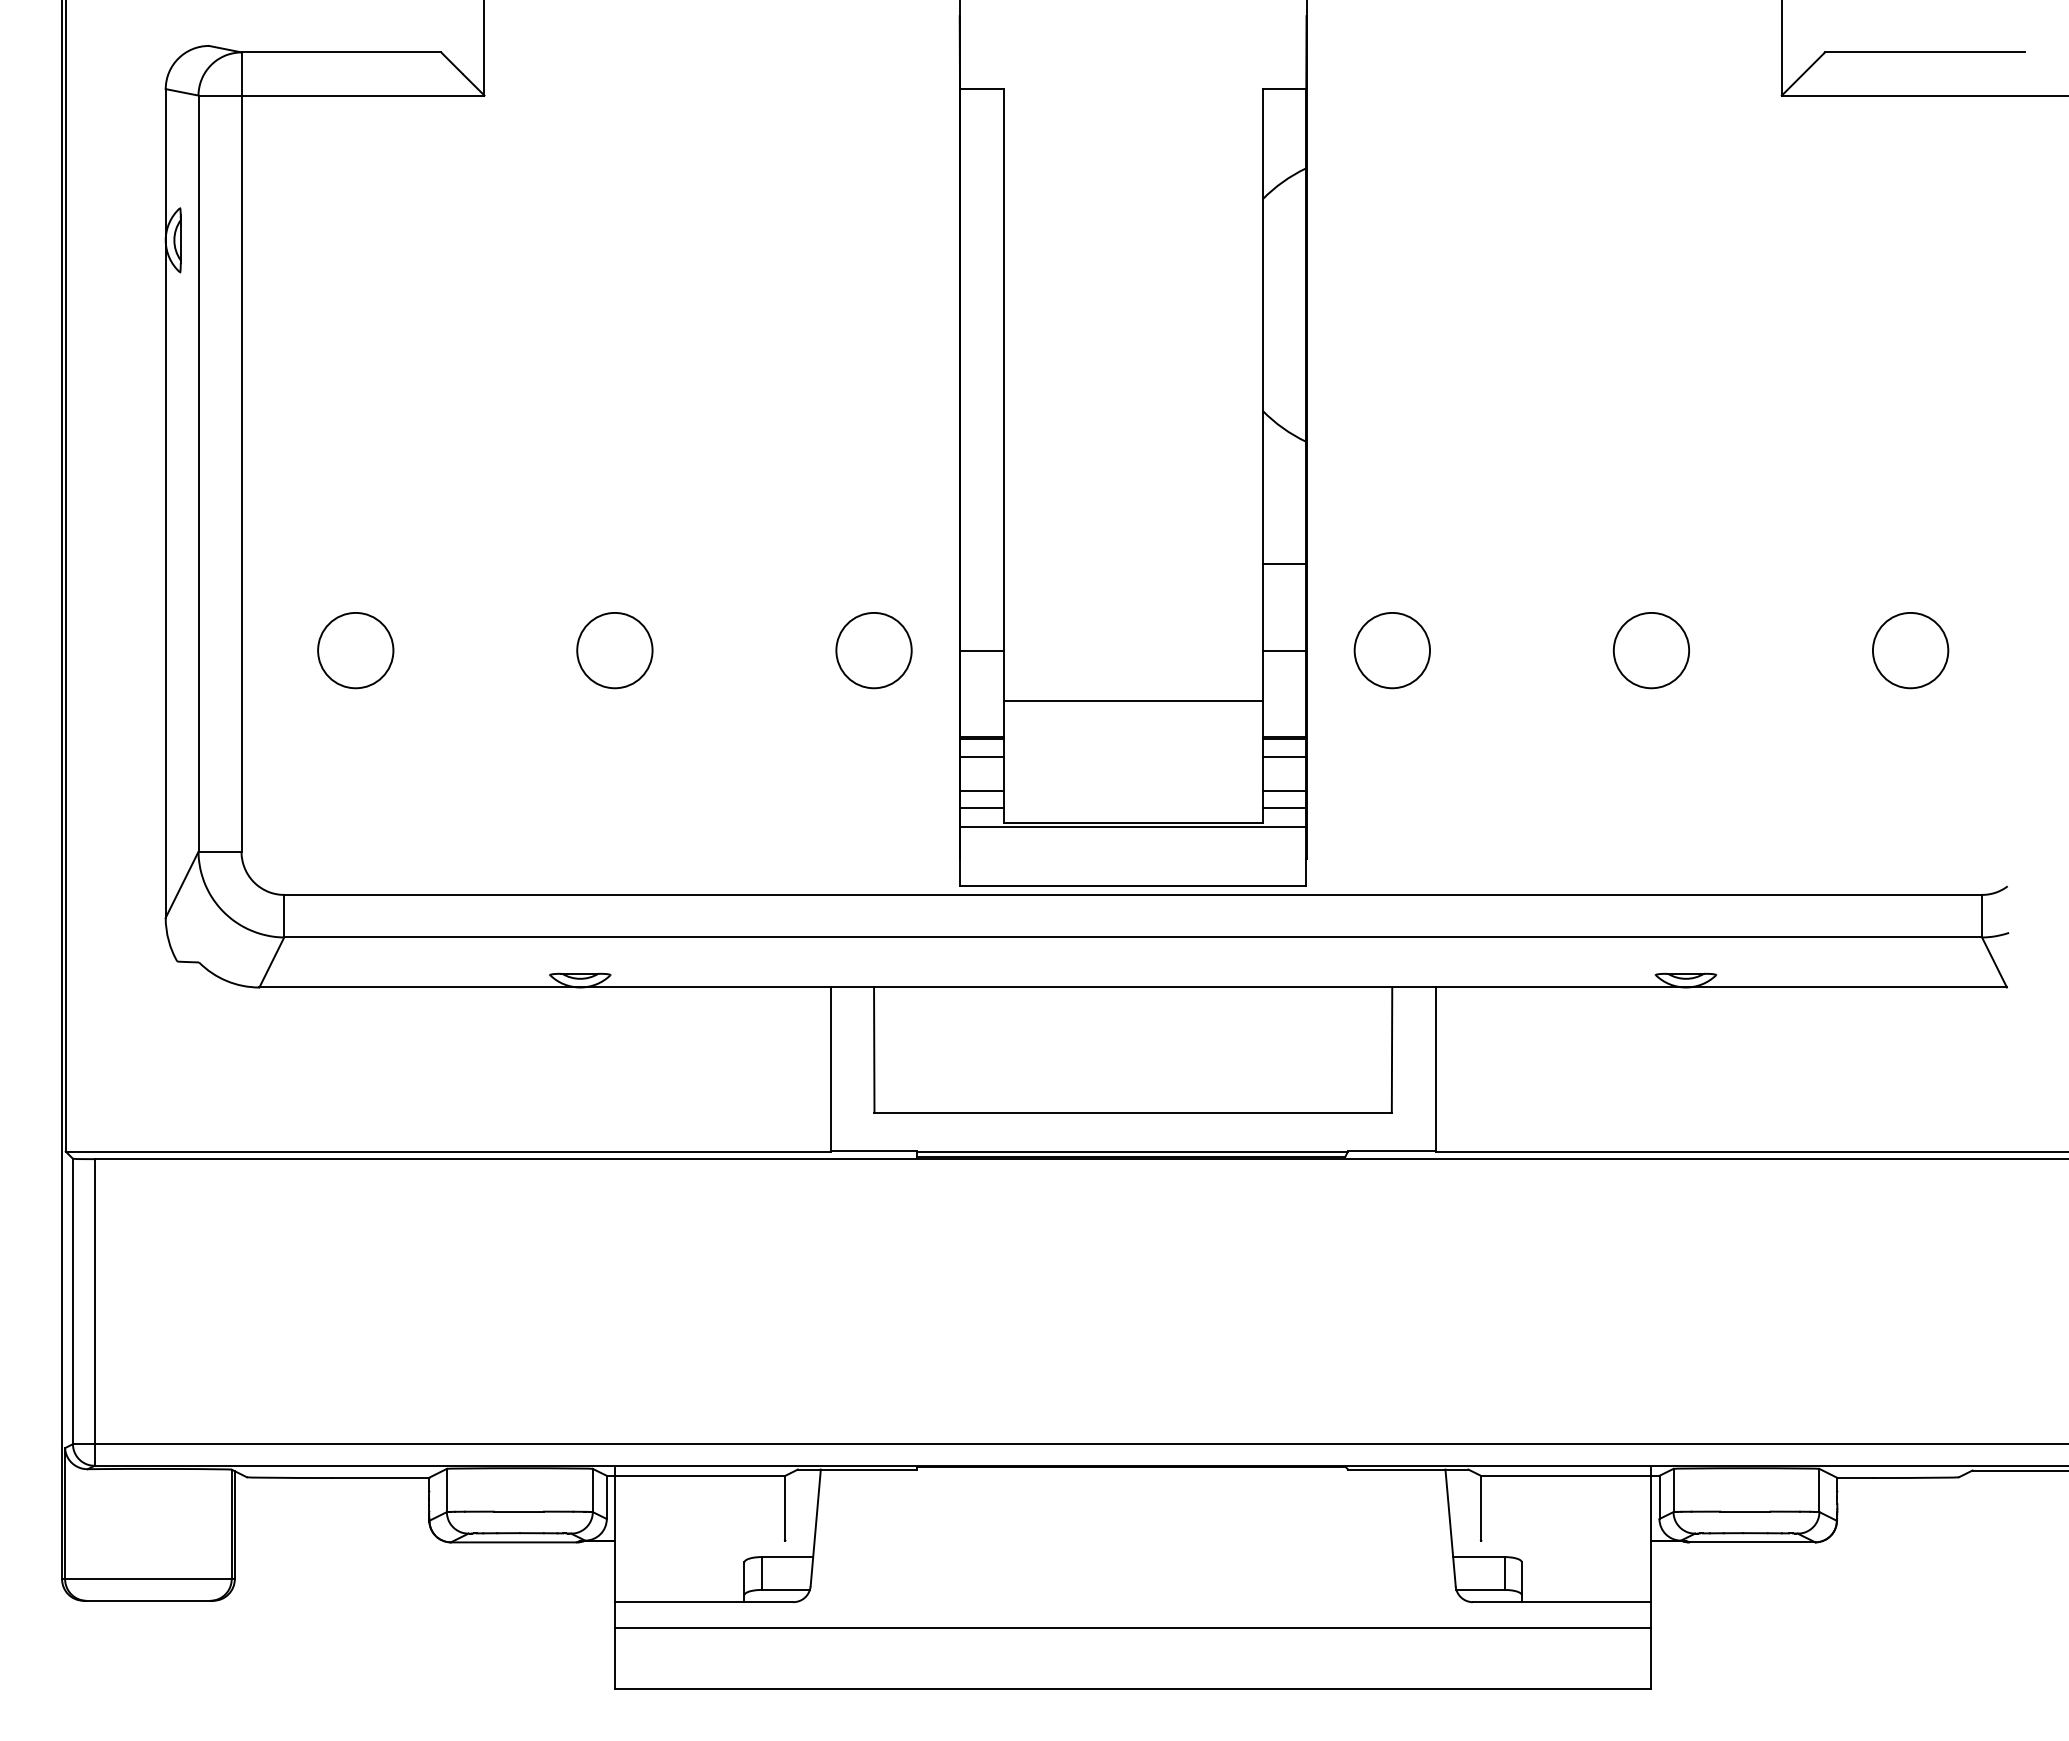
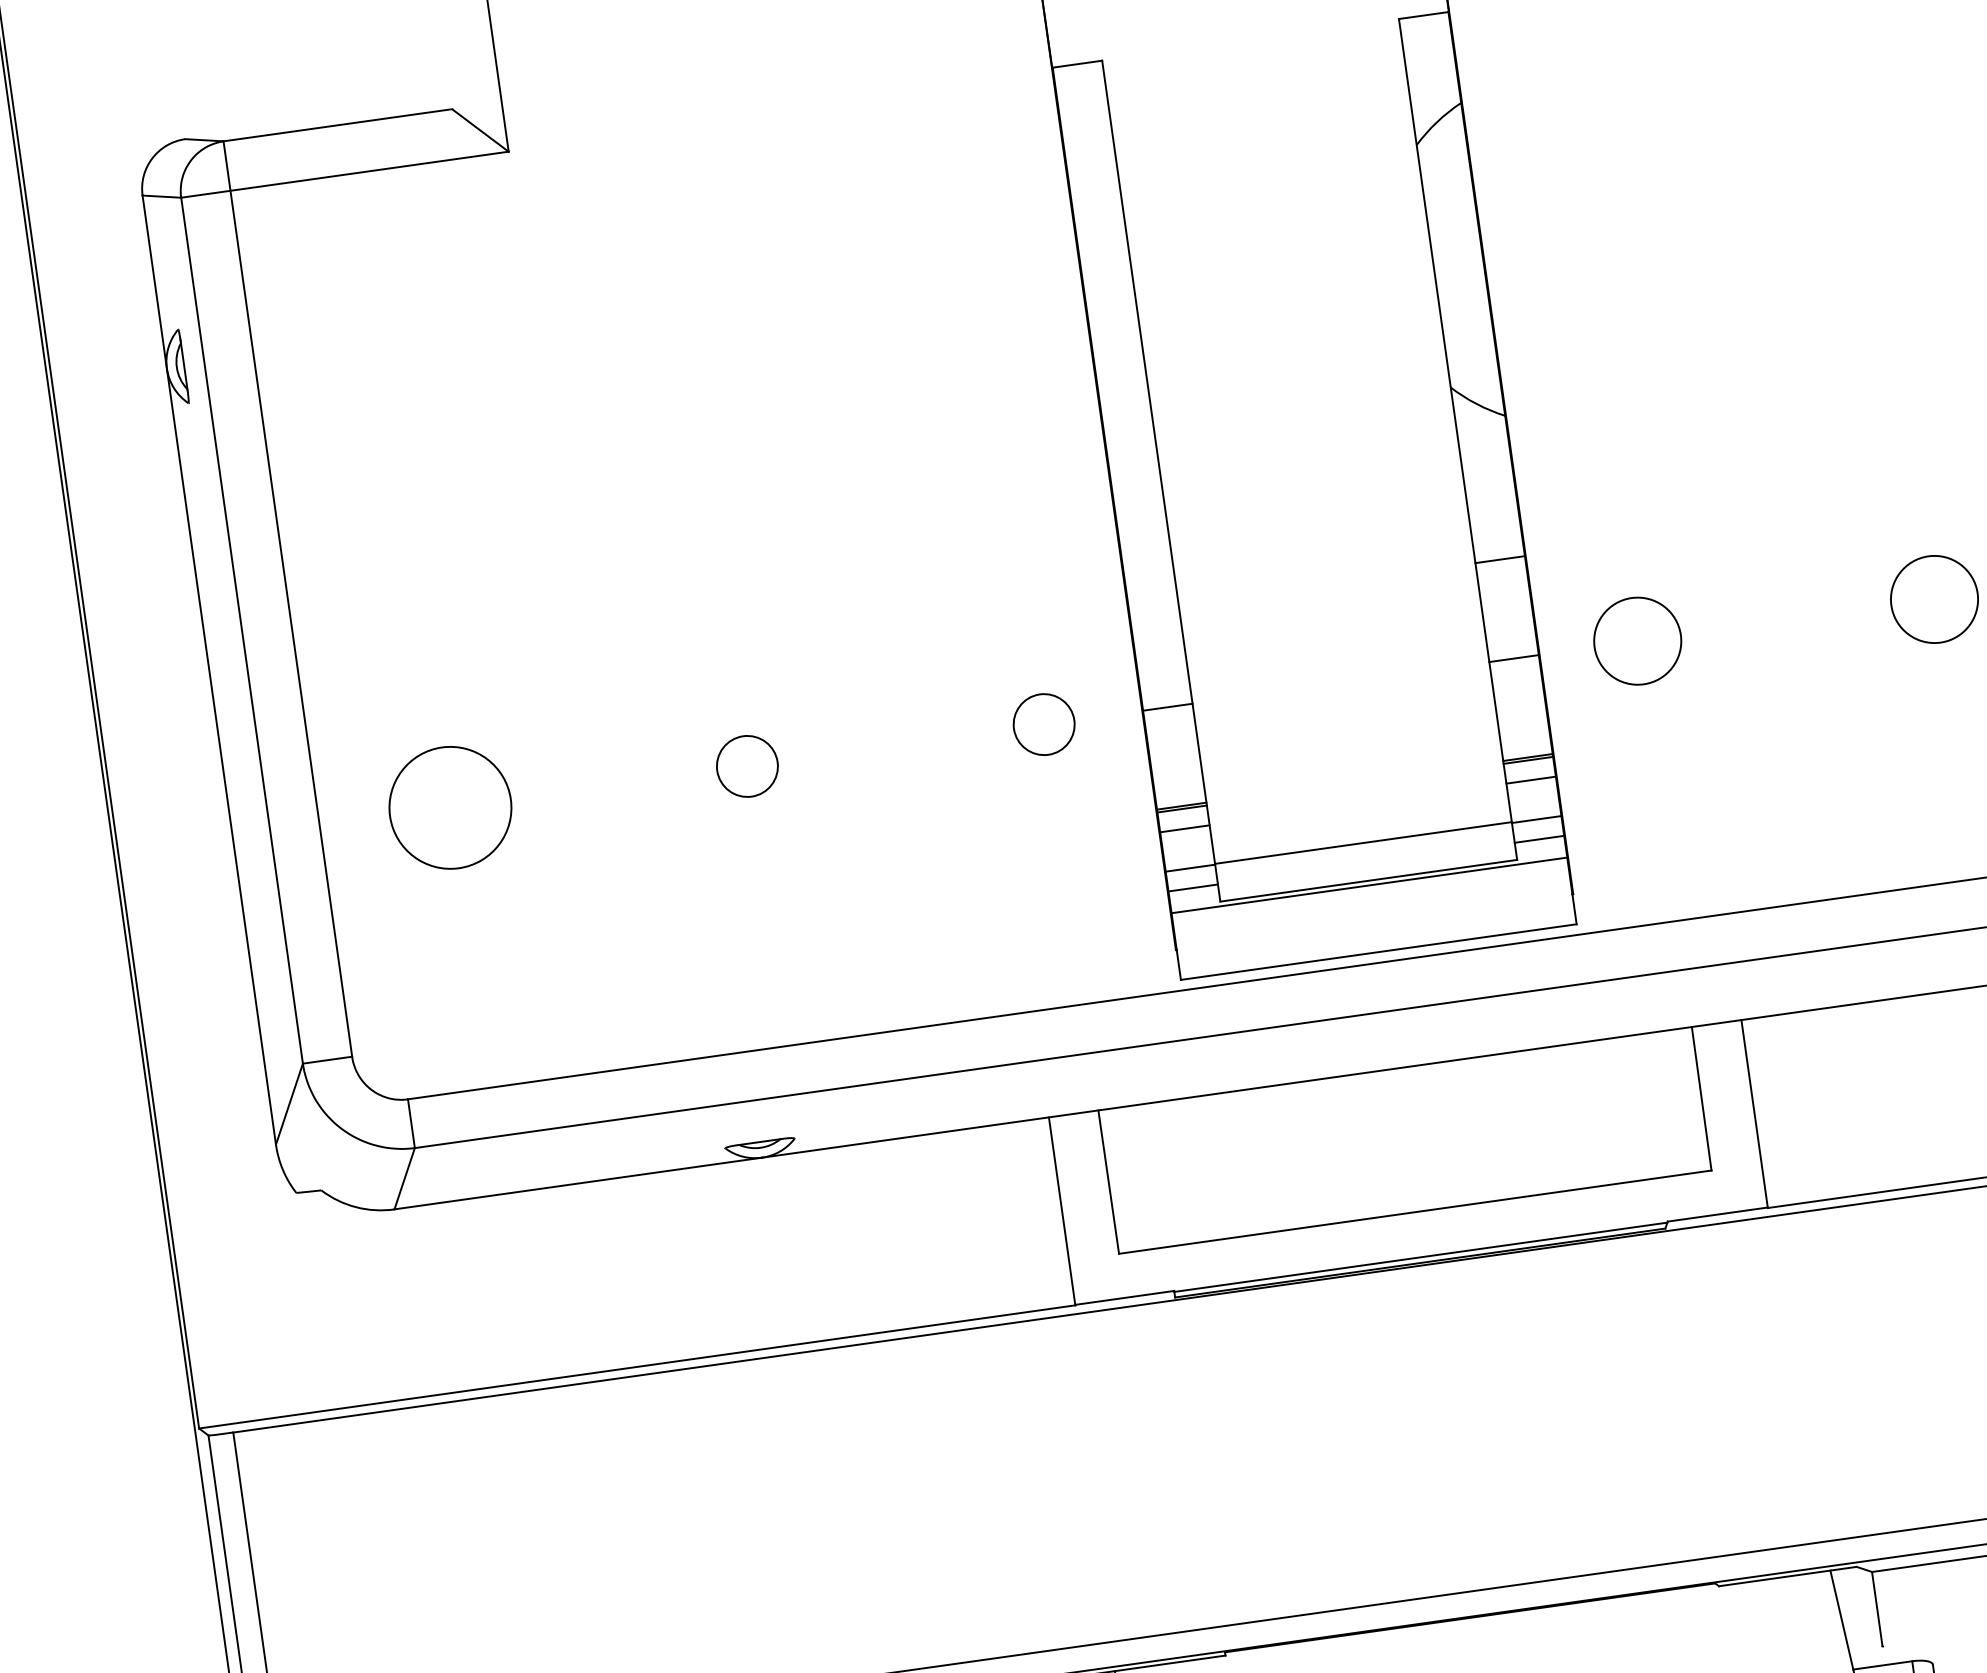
circle: (355, 650) -> (450, 807), size x1.4
circle: (614, 650) -> (746, 766), size x0.7
circle: (873, 650) -> (1043, 724), size x0.7
line: (1132, 701) -> (1362, 843), moved

